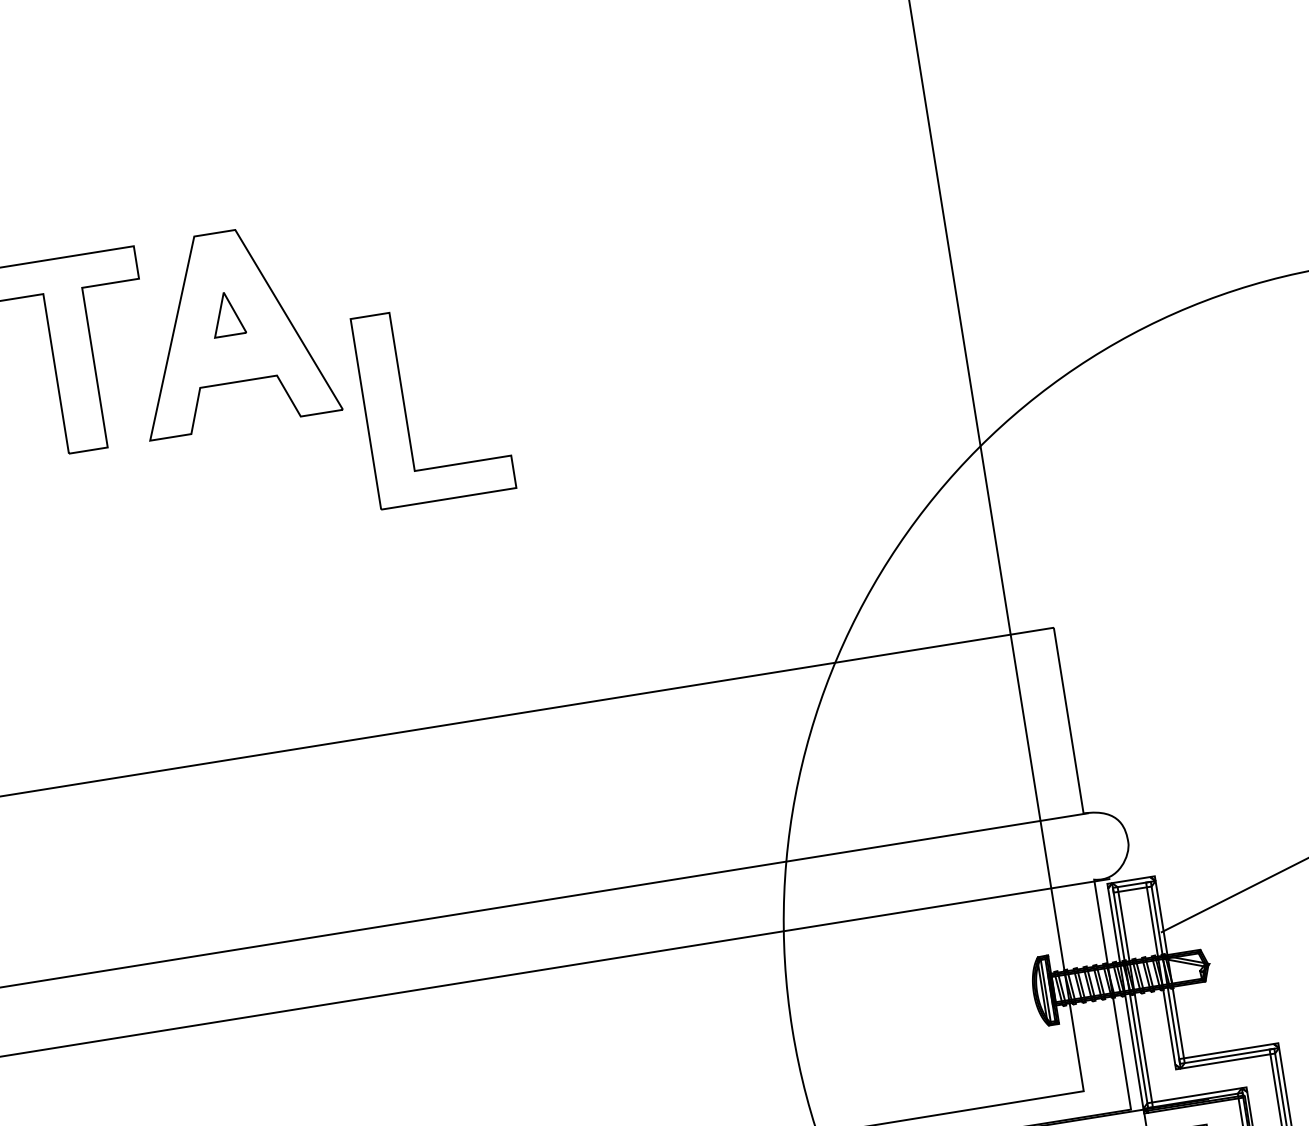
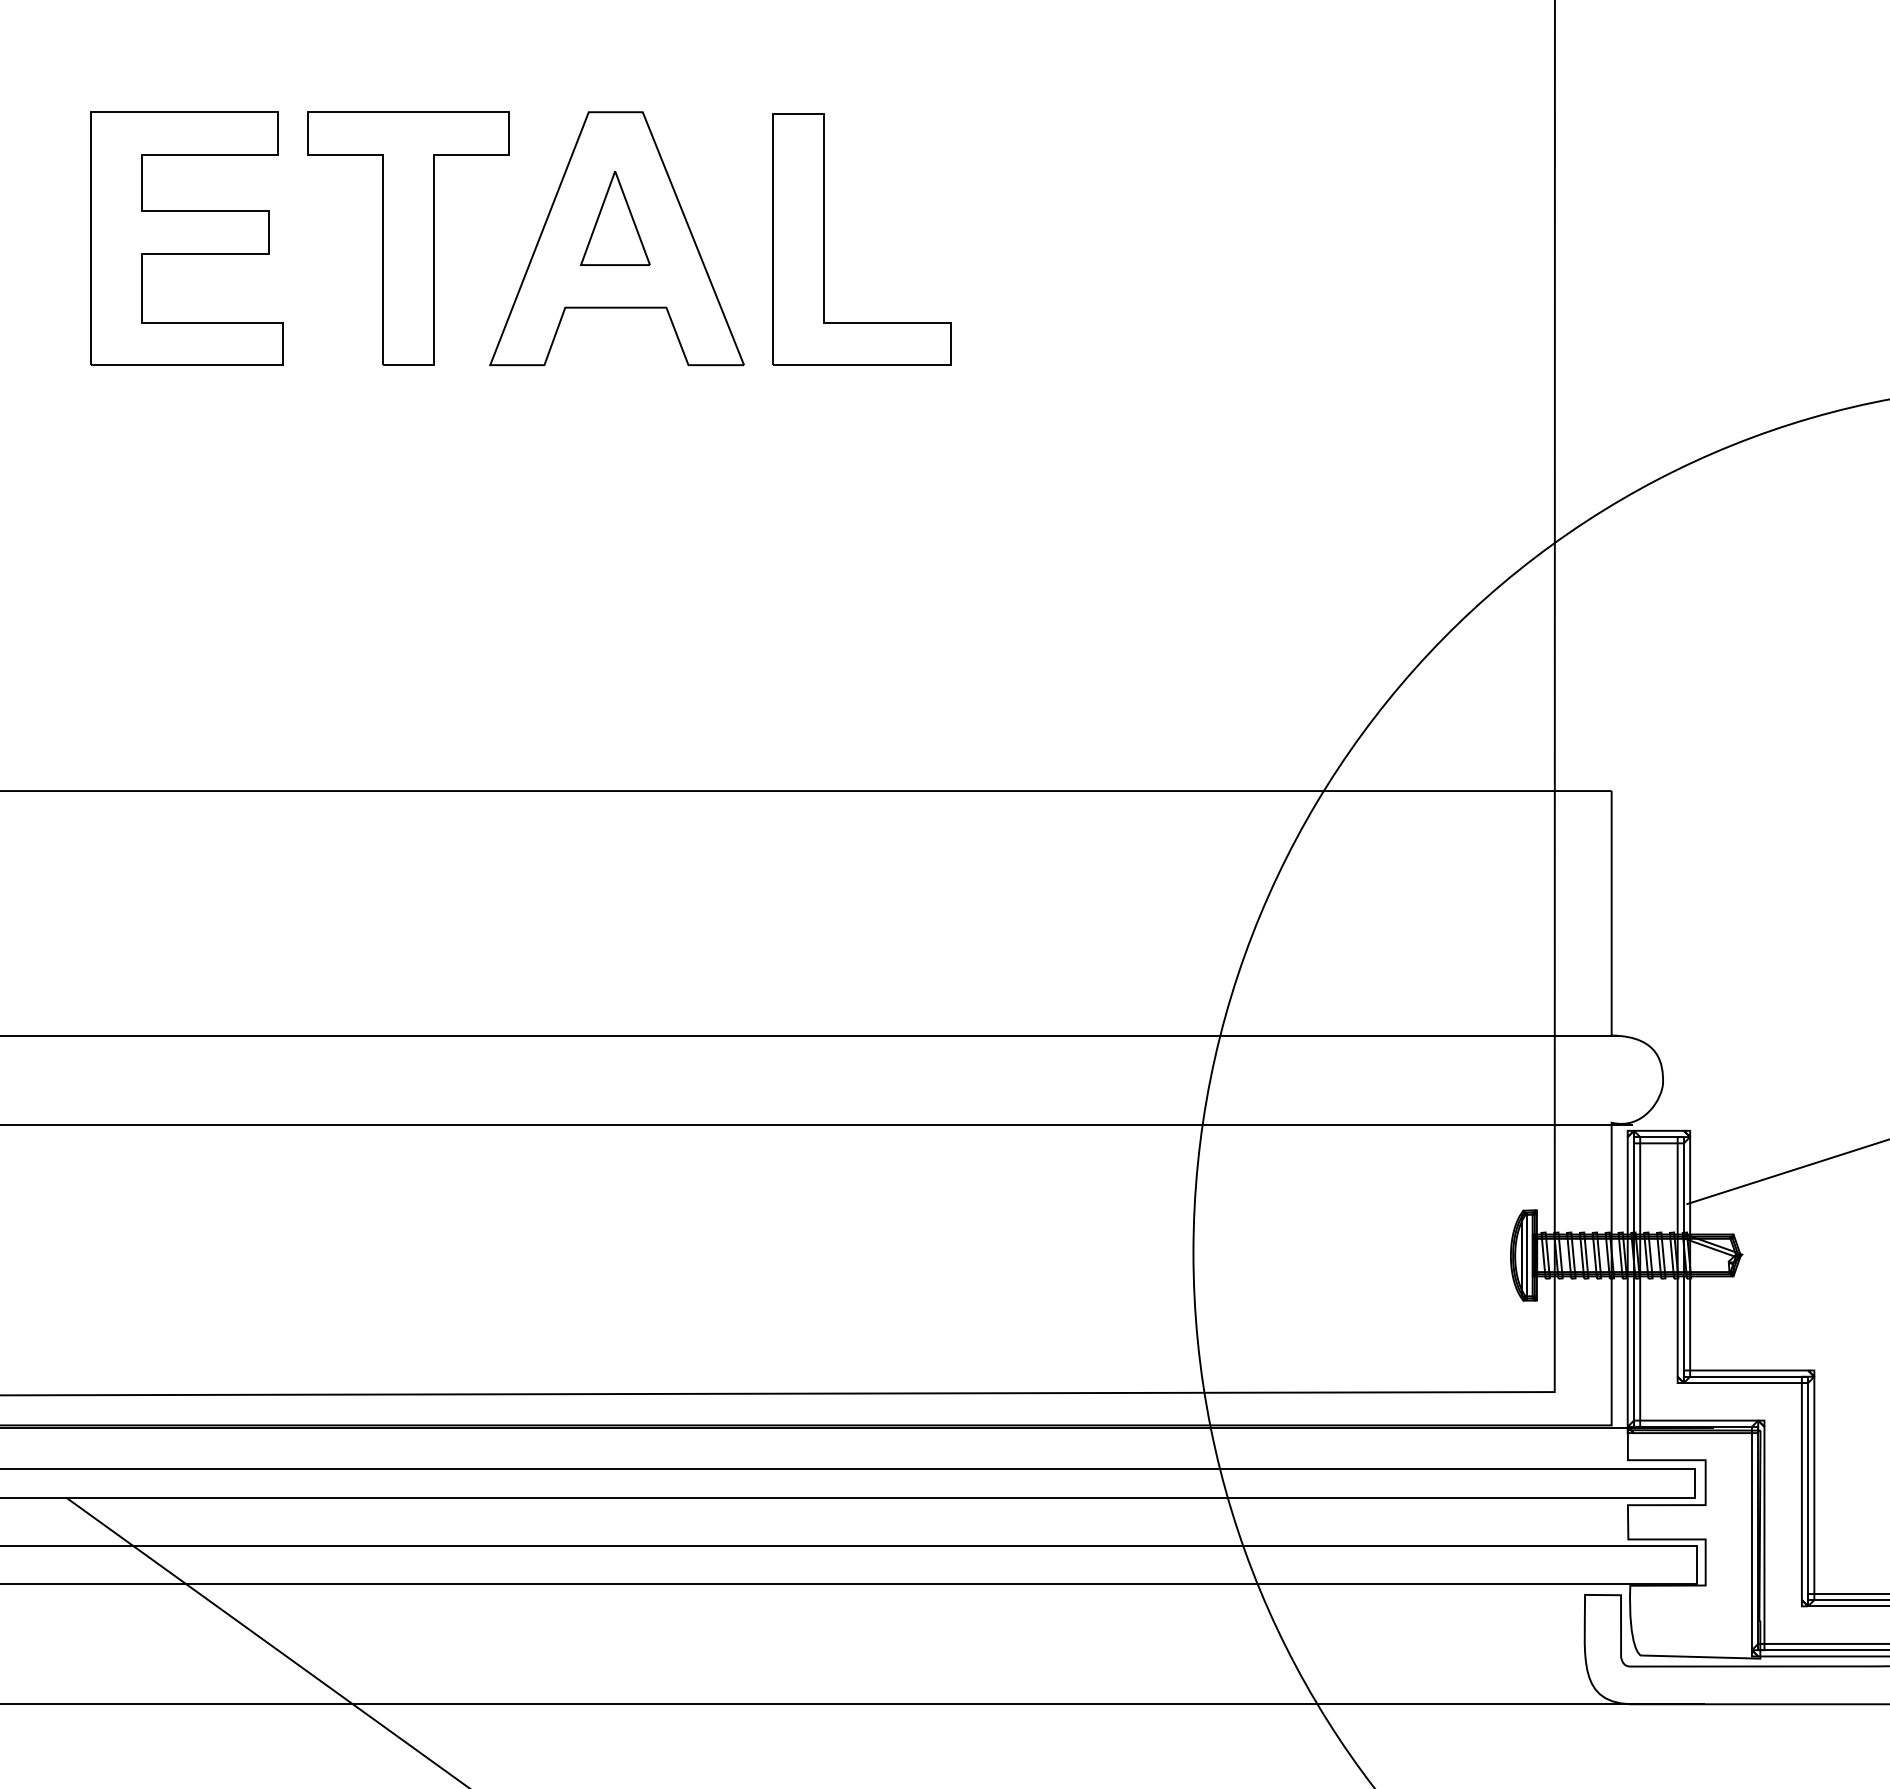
part: (226, 314) -> (614, 218), size x1.67
part: (405, 407) -> (824, 239), moved

